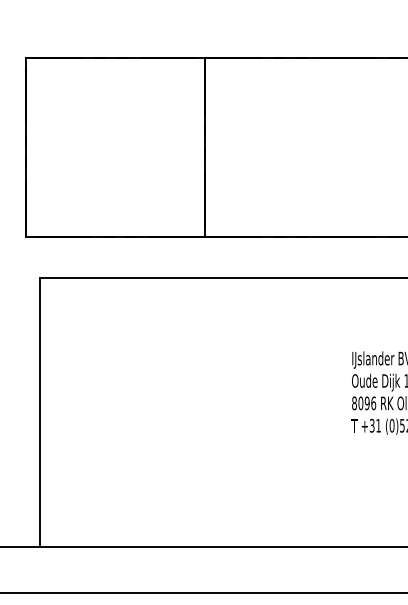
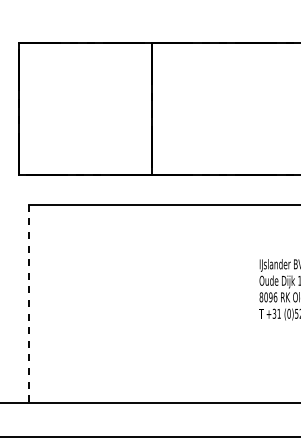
line: (39, 413) -> (29, 304), solid -> dashed

